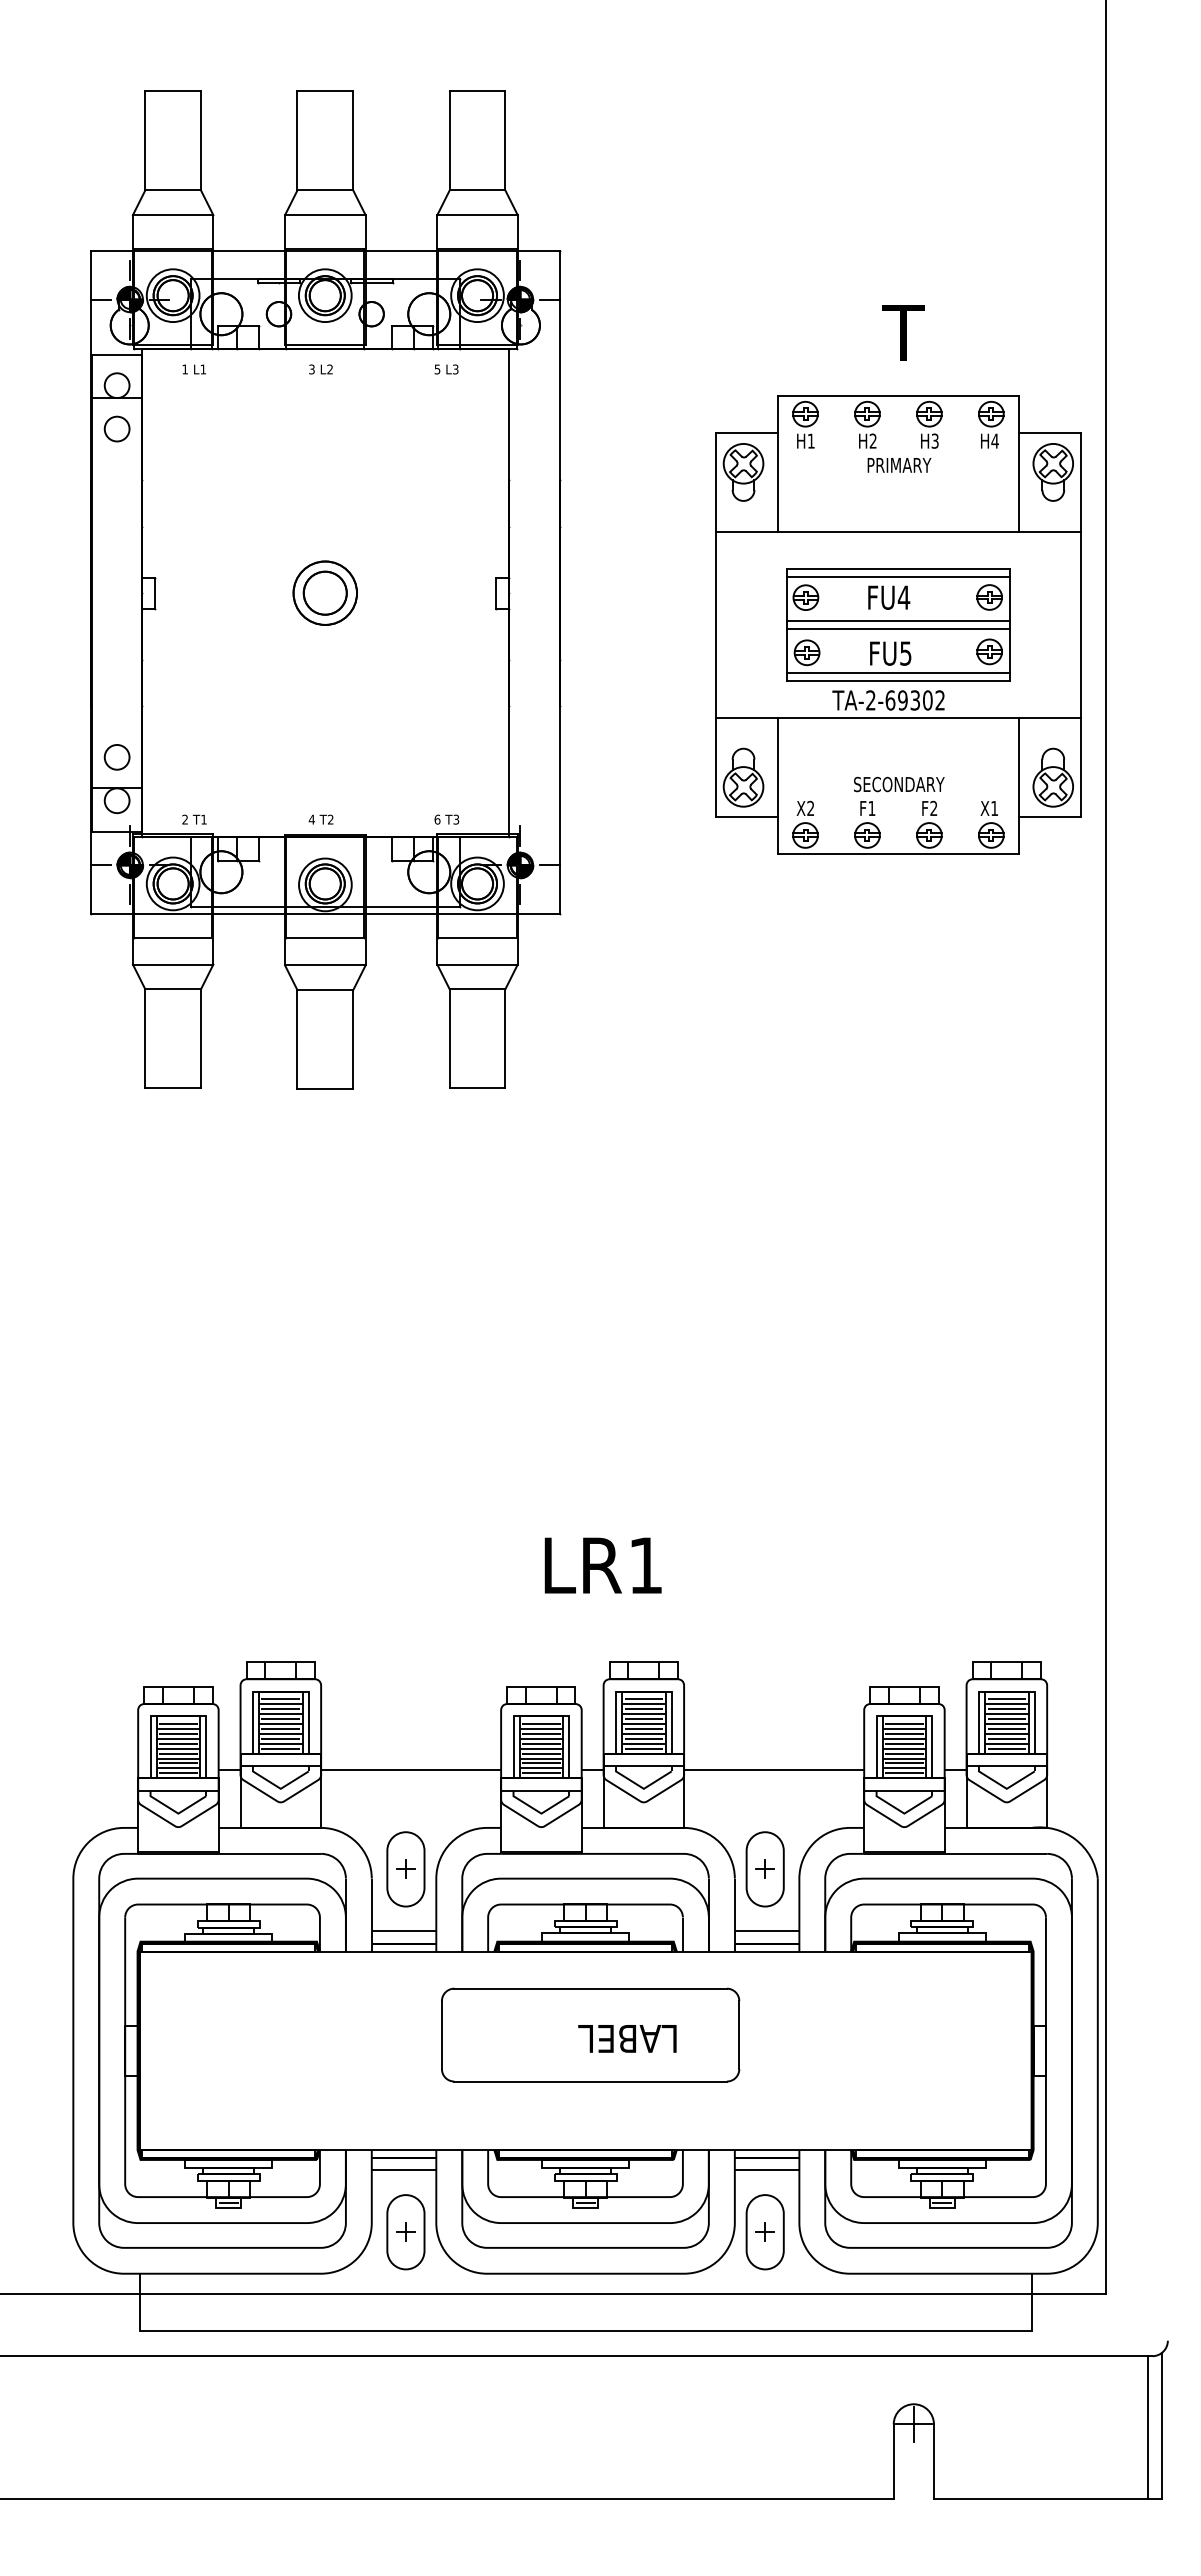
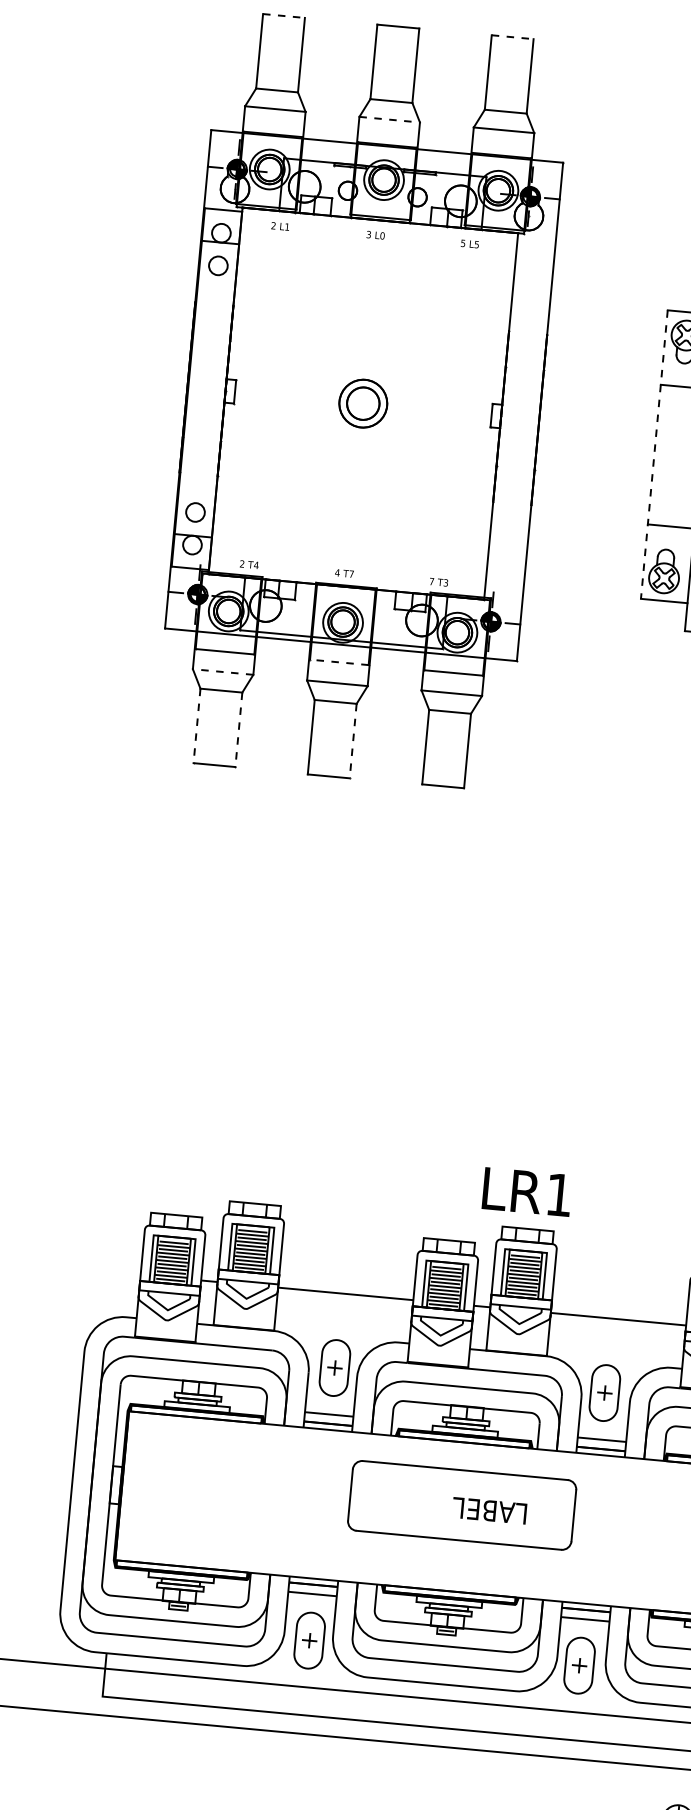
line: (173, 91) -> (284, 16), solid -> dashed
line: (477, 91) -> (512, 37), solid -> dashed
line: (325, 215) -> (389, 119), solid -> dashed
text: (455, 368) -> (476, 243), L3 -> L5
text: (184, 369) -> (273, 225), 1 -> 2
text: (330, 369) -> (382, 235), L2 -> L0
line: (715, 625) -> (654, 455), solid -> dashed
text: (203, 819) -> (256, 565), T1 -> T4
text: (330, 819) -> (351, 574), T2 -> T7
text: (437, 819) -> (431, 581), 6 -> 7
line: (324, 937) -> (338, 662), solid -> dashed
line: (172, 964) -> (222, 671), solid -> dashed
line: (145, 1038) -> (197, 725), solid -> dashed
line: (201, 1038) -> (239, 729), solid -> dashed
line: (353, 1039) -> (353, 740), solid -> dashed
text: (602, 1565) -> (526, 1191), moved

